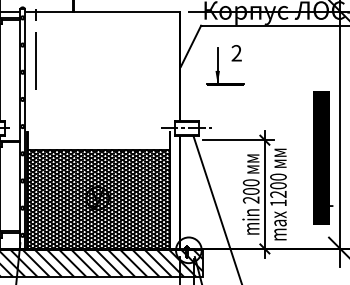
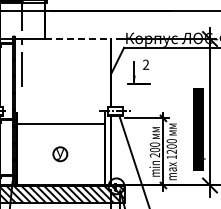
line: (127, 12) -> (78, 39), solid -> dashed
hatch: (98, 198) -> (60, 154), removed

